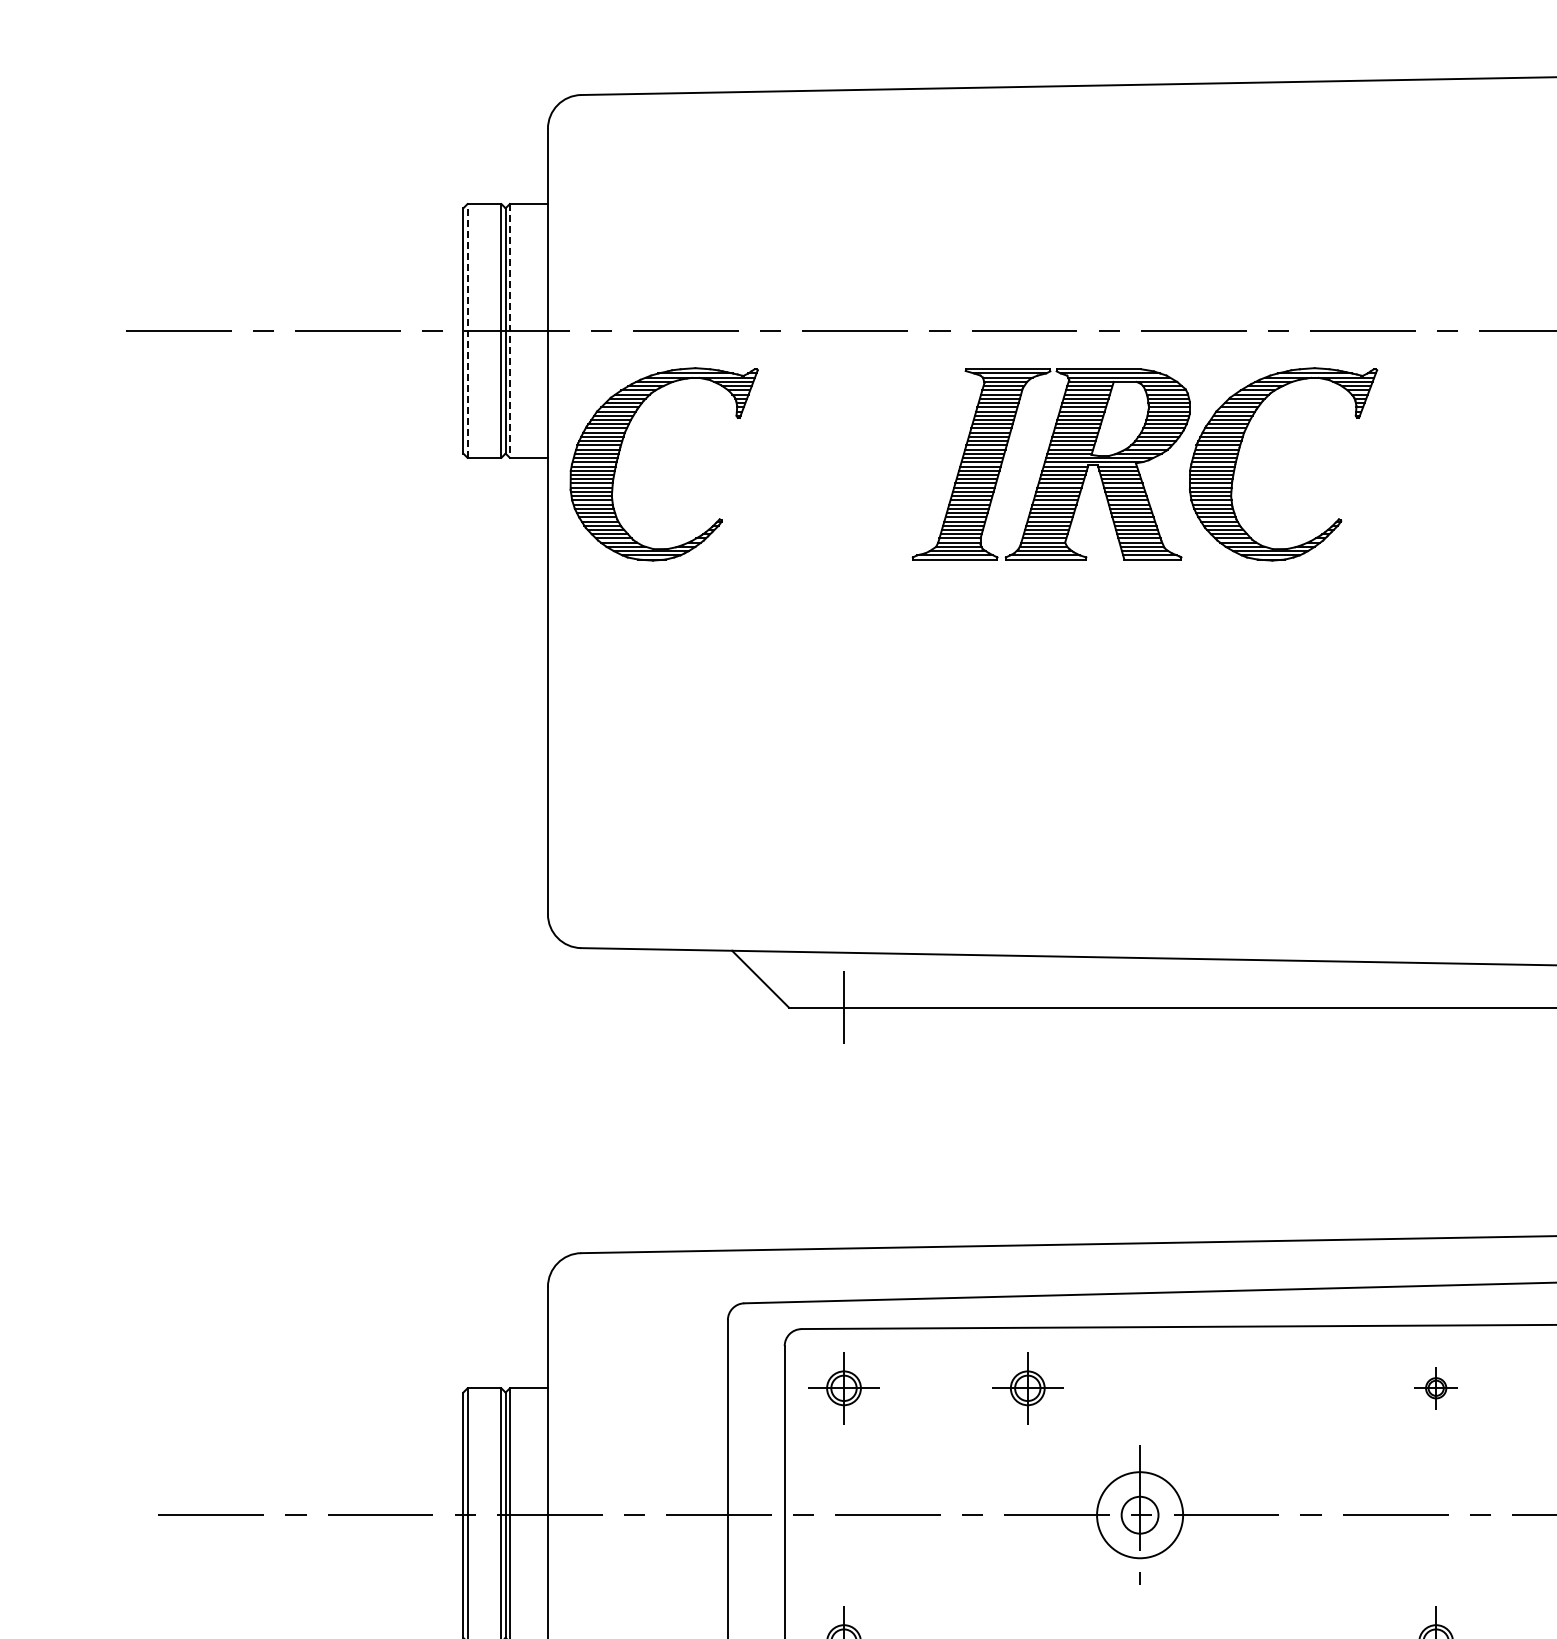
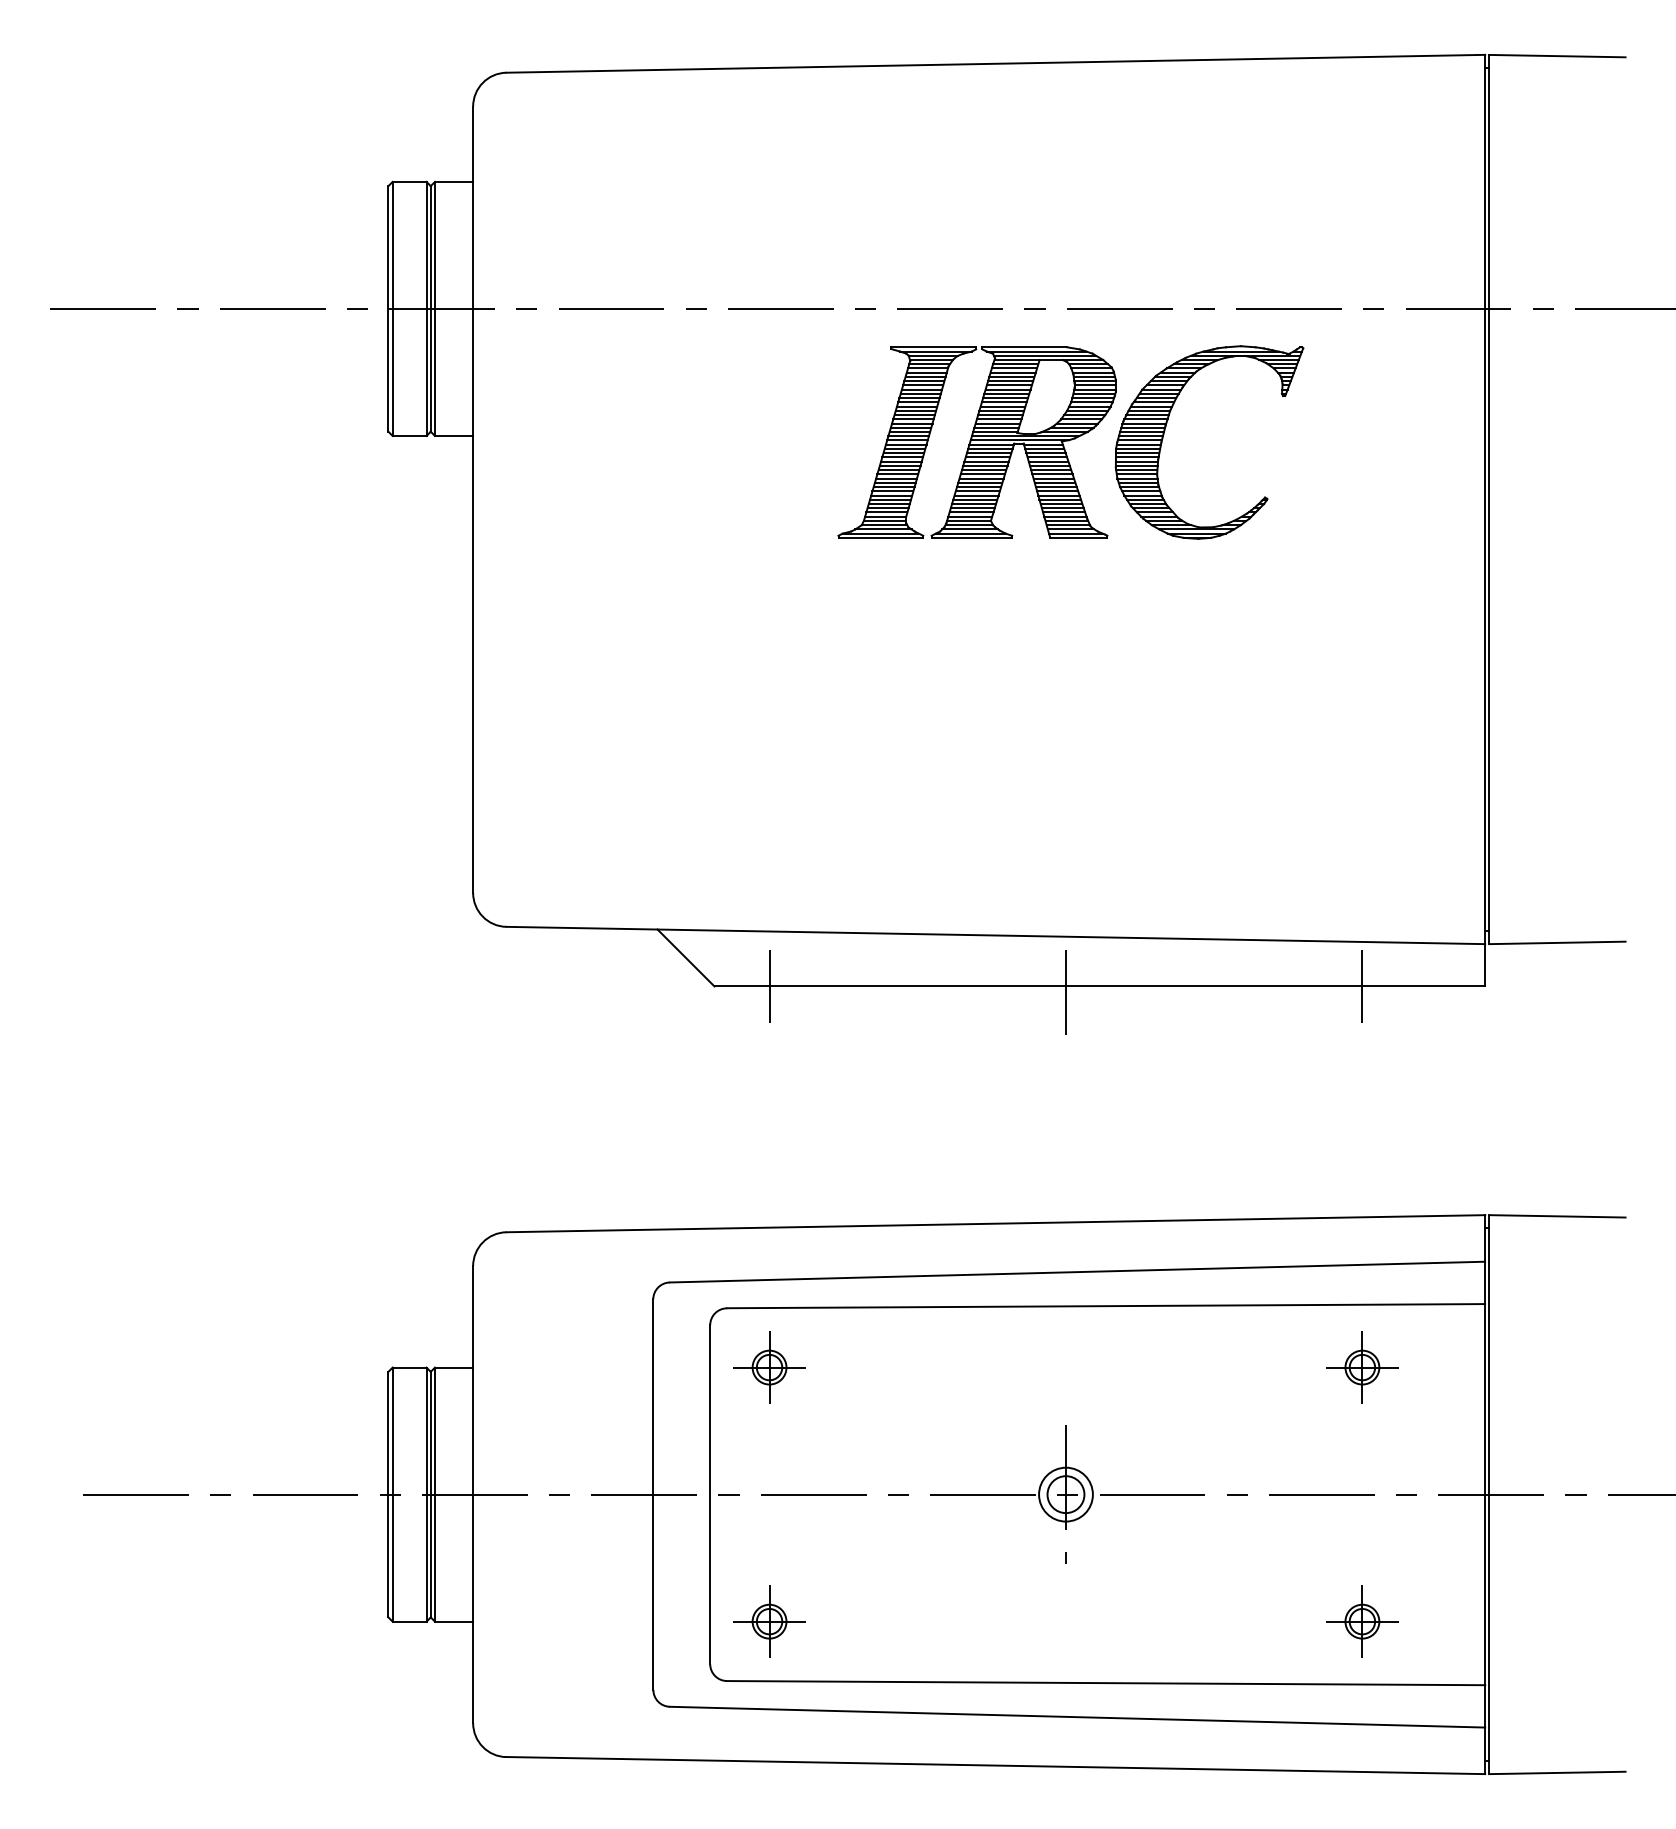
line: (467, 330) -> (392, 308), dashed -> solid
line: (510, 331) -> (435, 309), dashed -> solid
part: (620, 453) -> (545, 431), removed
line: (1436, 1007) -> (1362, 986), added
line: (1139, 1013) -> (1065, 992), added
part: (1027, 1388) -> (953, 1367), removed
part: (1436, 1388) -> (1362, 1367), size x1.67
circle: (1139, 1515) -> (1065, 1494), size x0.62

